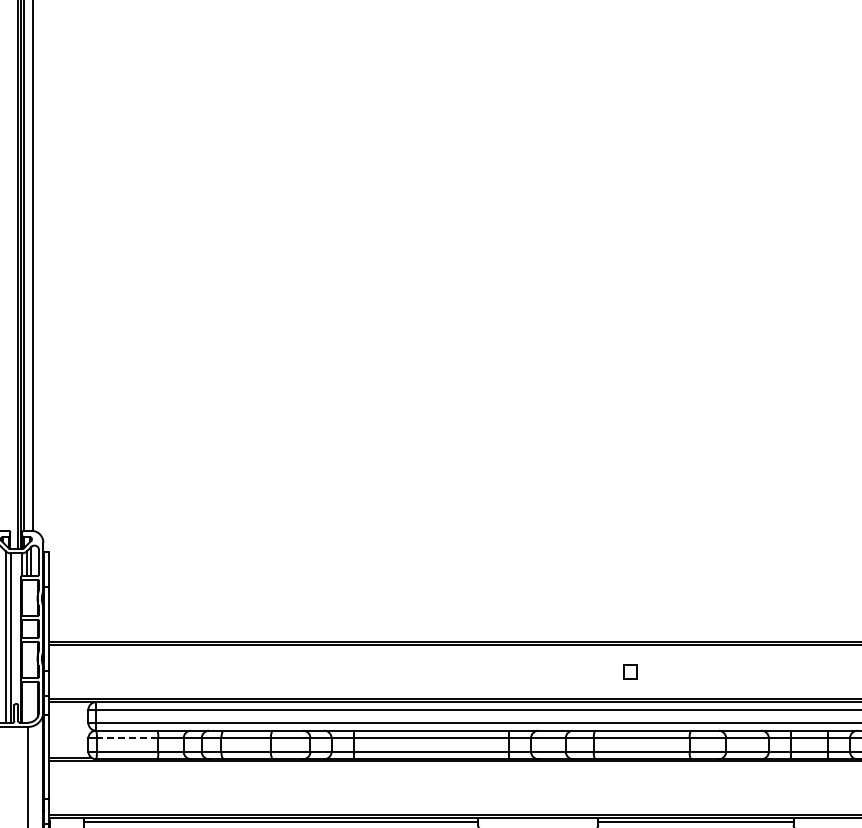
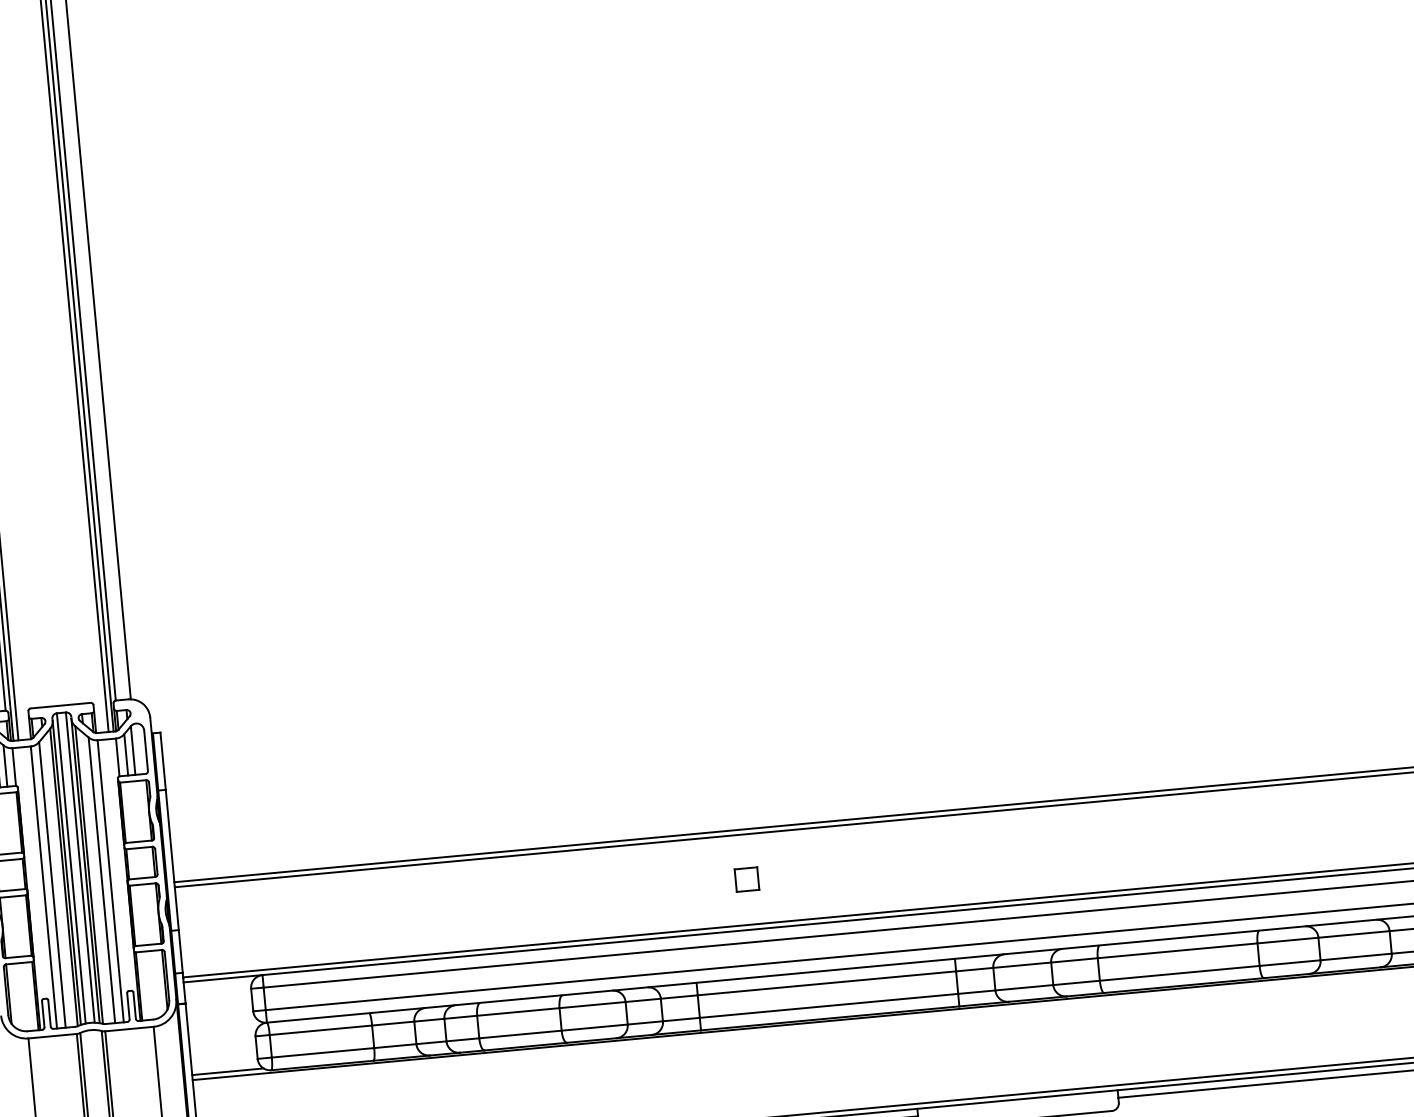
part: (630, 671) -> (747, 878), moved
line: (127, 738) -> (320, 1030), dashed -> solid

